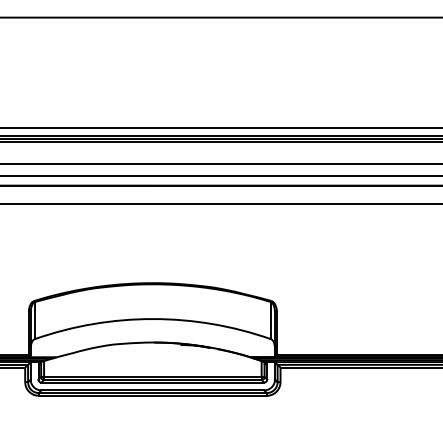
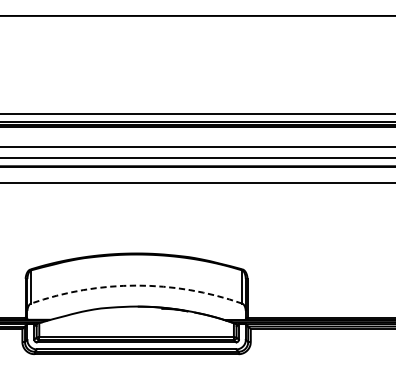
arc: (152, 319) -> (136, 286), solid -> dashed

